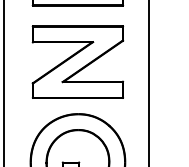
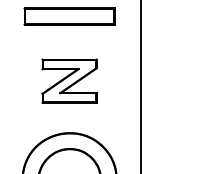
part: (77, 61) -> (69, 80), size x0.6

